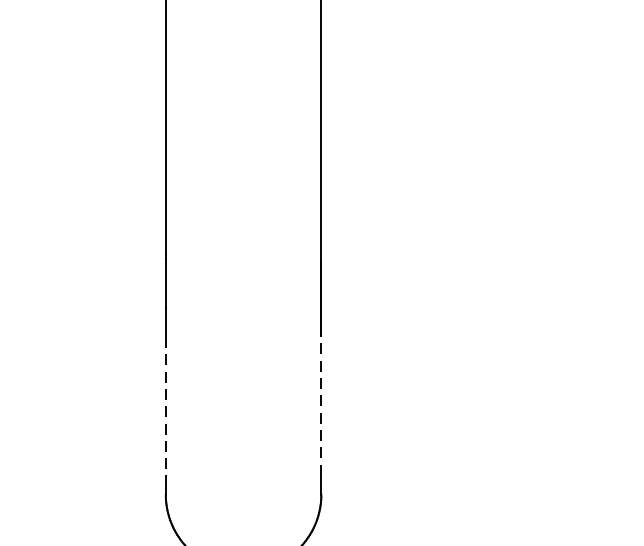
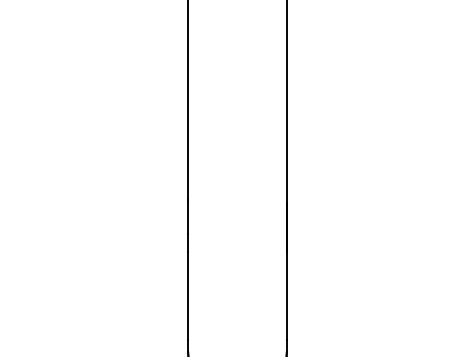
line: (320, 404) -> (286, 295), dashed -> solid
line: (166, 406) -> (188, 296), dashed -> solid

